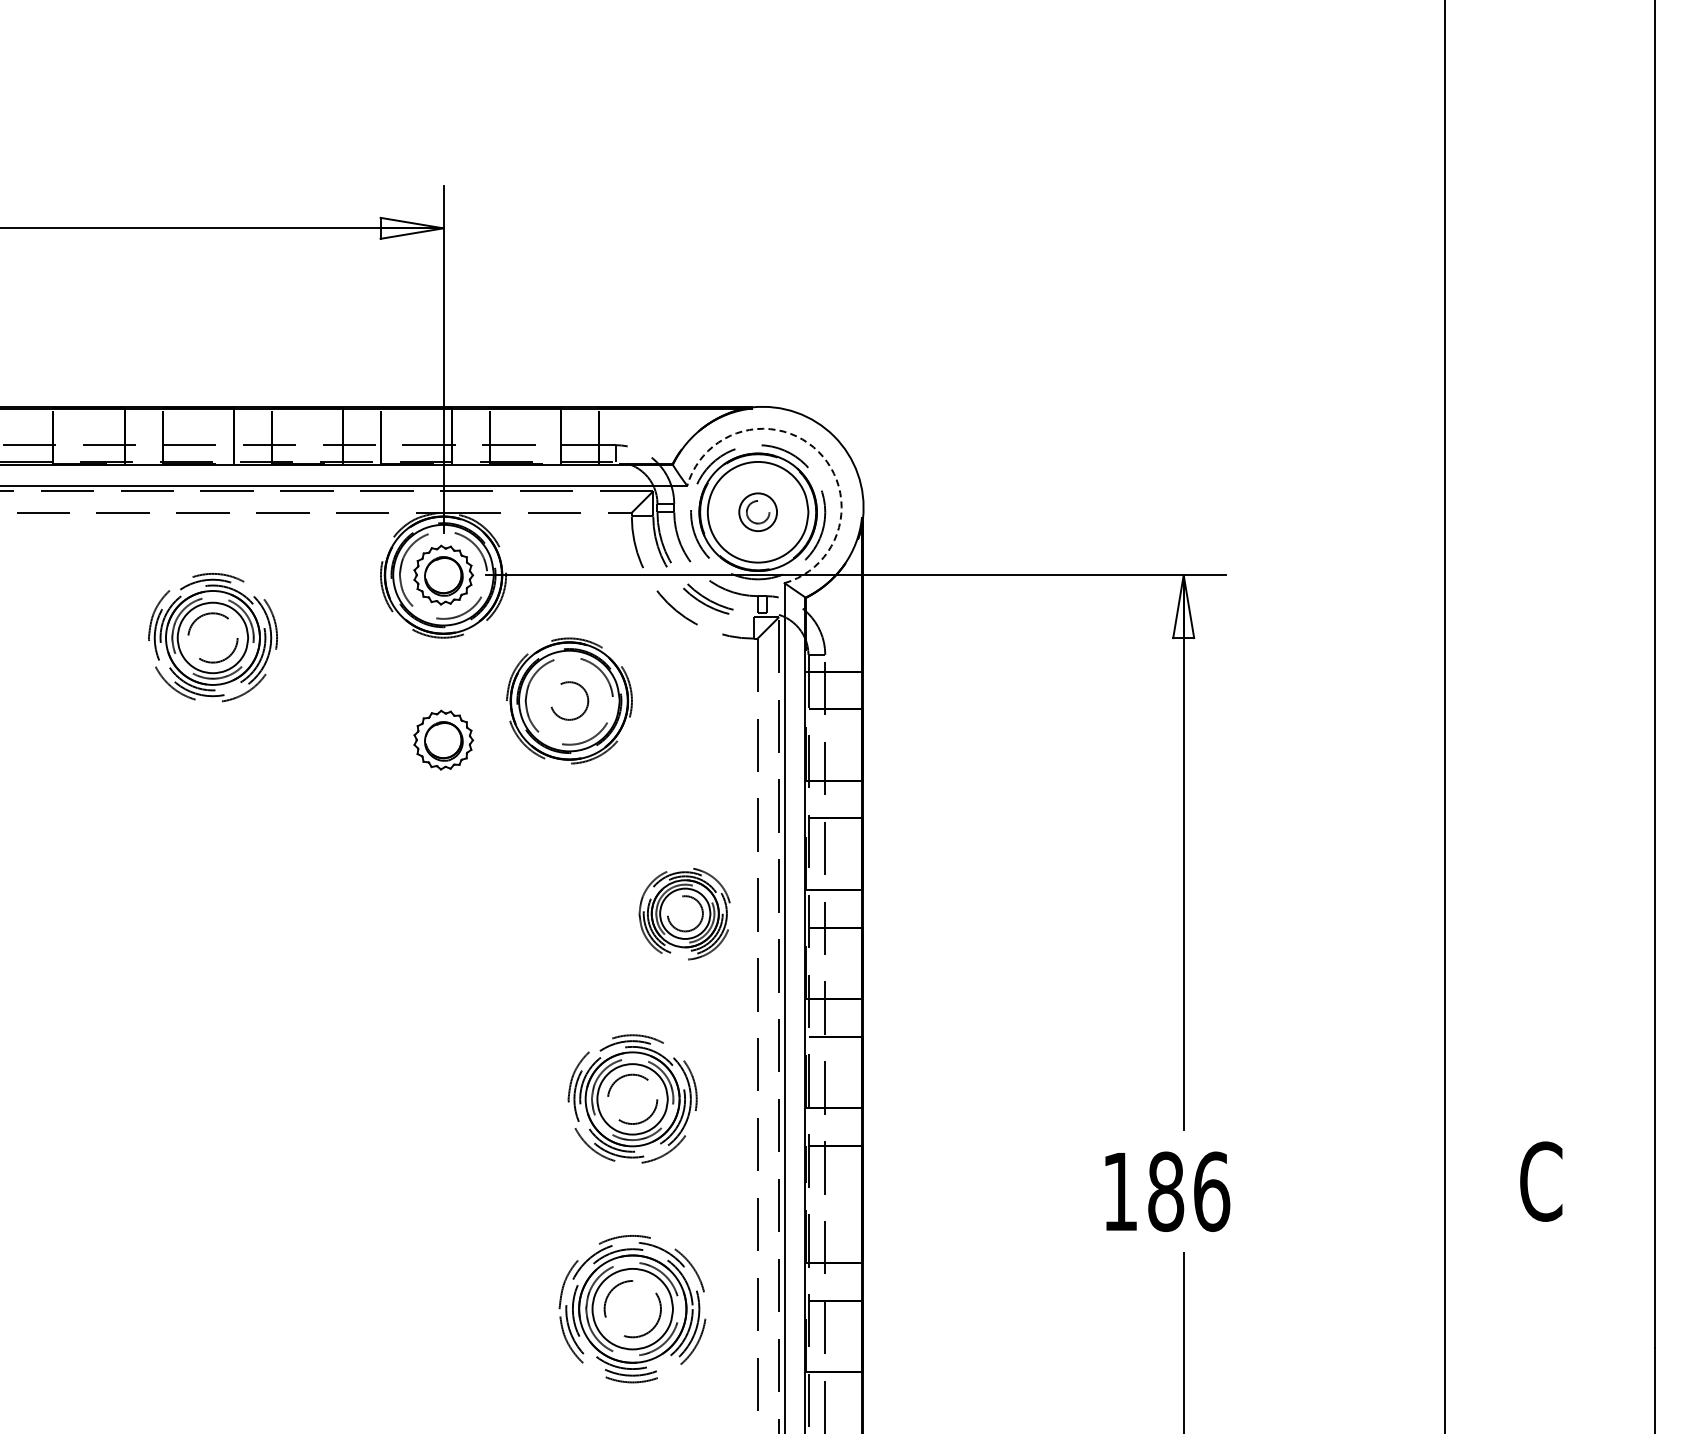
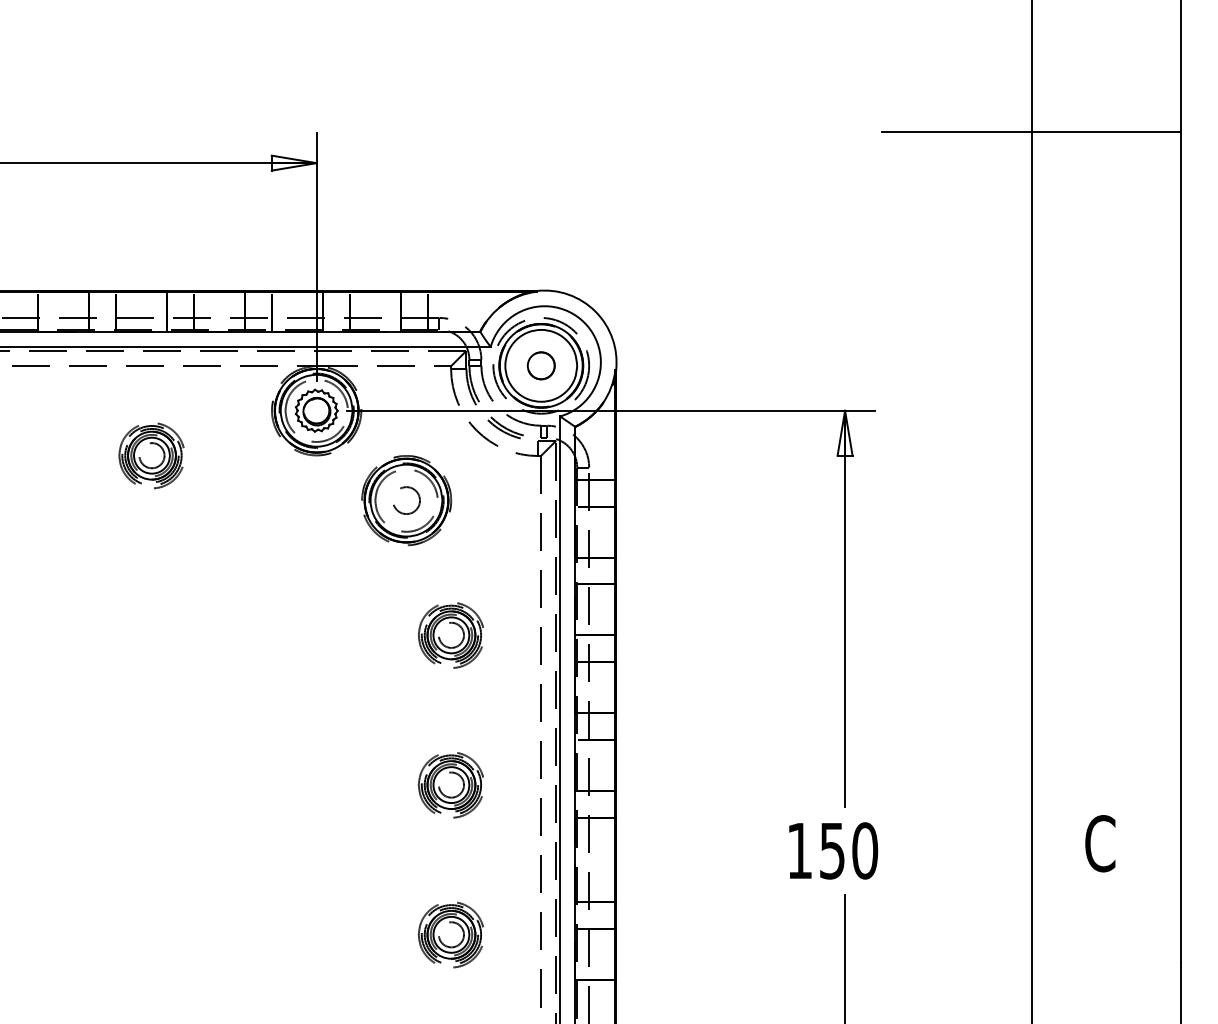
line: (1444, 184) -> (1031, 131), added
arc: (818, 451) -> (584, 322), dashed -> solid
circle: (758, 512) -> (541, 366), size x1.67
part: (212, 638) -> (151, 455), size x0.71
part: (443, 739) -> (316, 528), removed
part: (684, 914) -> (450, 635), moved
part: (631, 1099) -> (450, 785), size x0.71
text: (1189, 1191) -> (849, 850), 186 -> 150
part: (631, 1309) -> (450, 934), size x0.62

